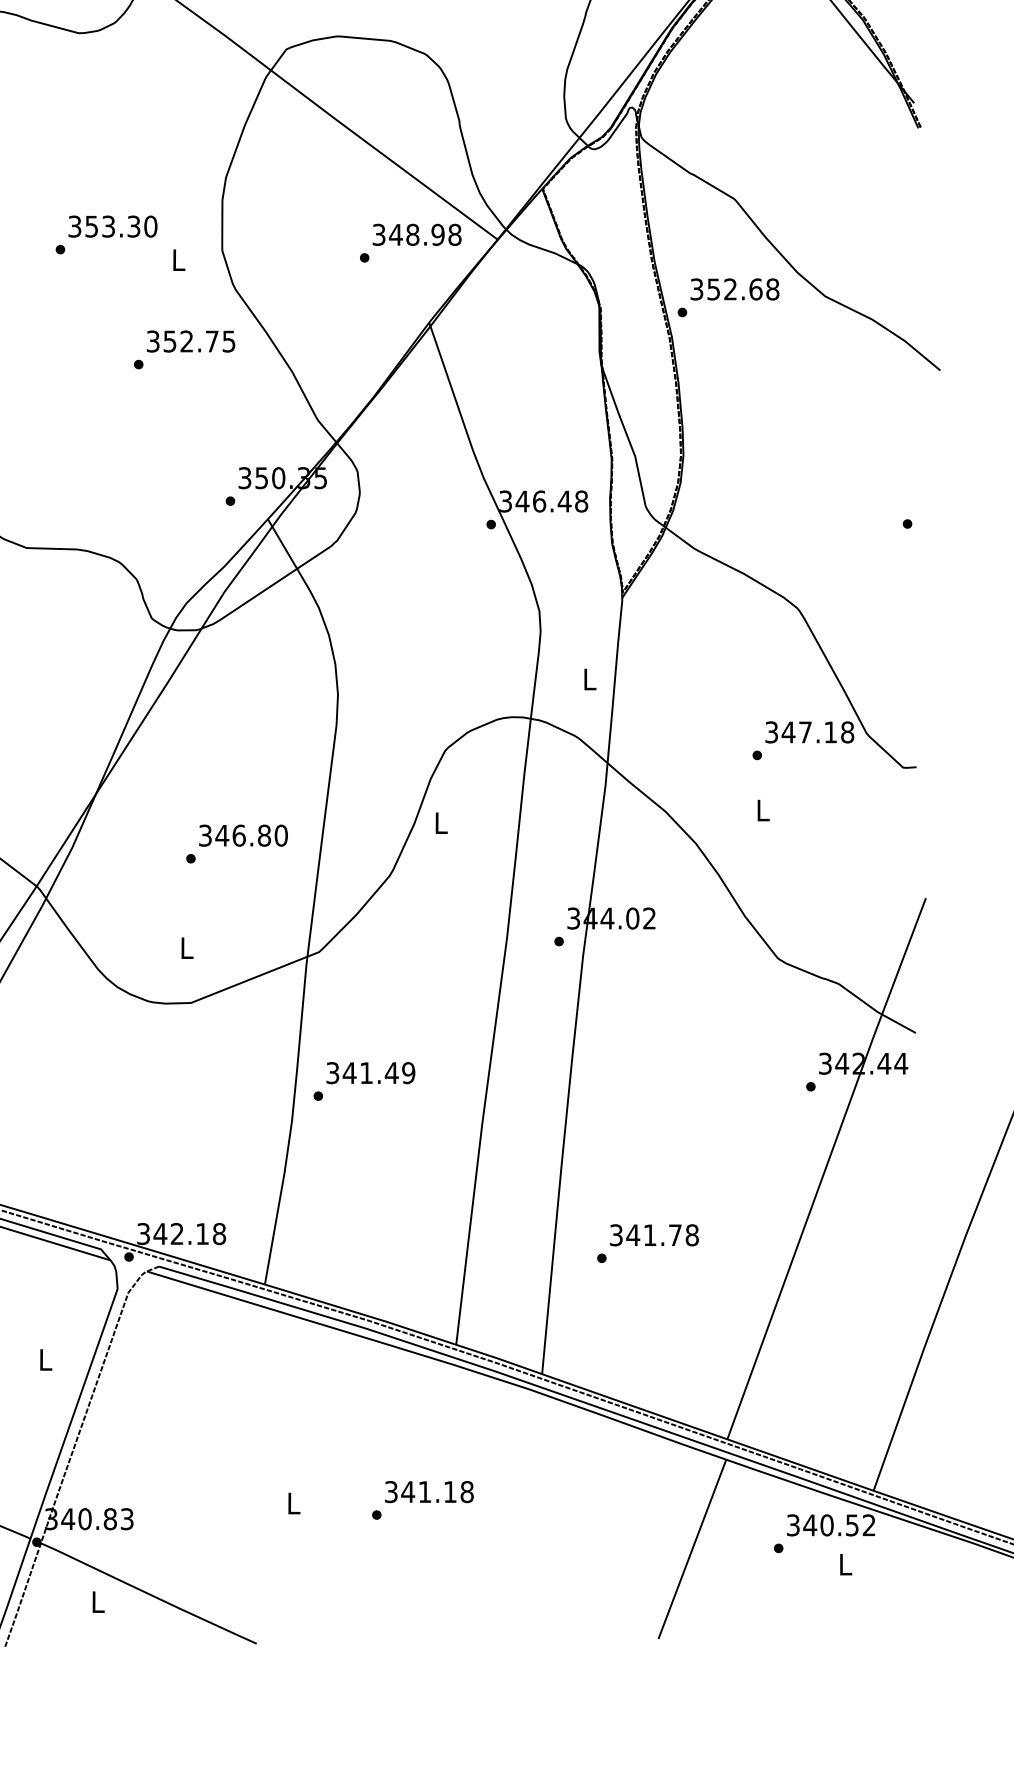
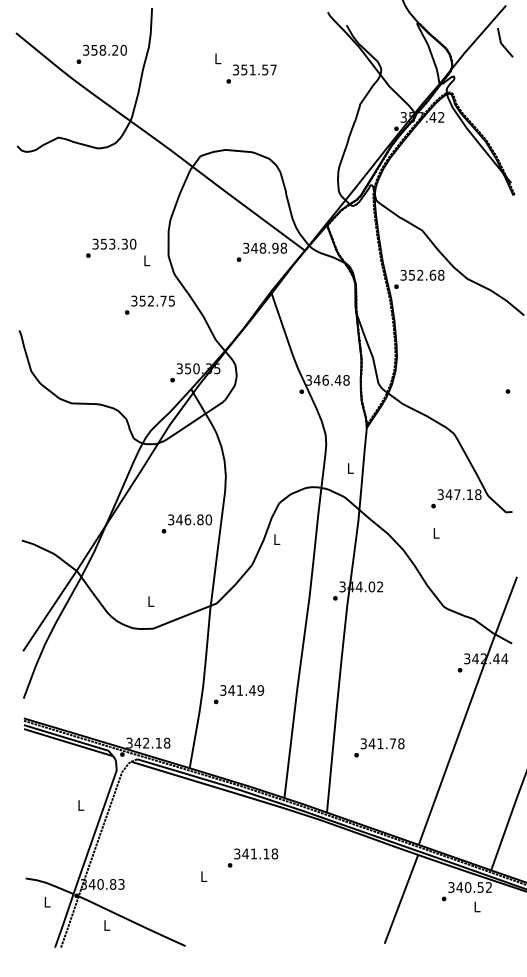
text: (236, 842) -> (186, 523), moved
text: (365, 1081) -> (239, 694), moved
text: (422, 1499) -> (252, 857), moved

